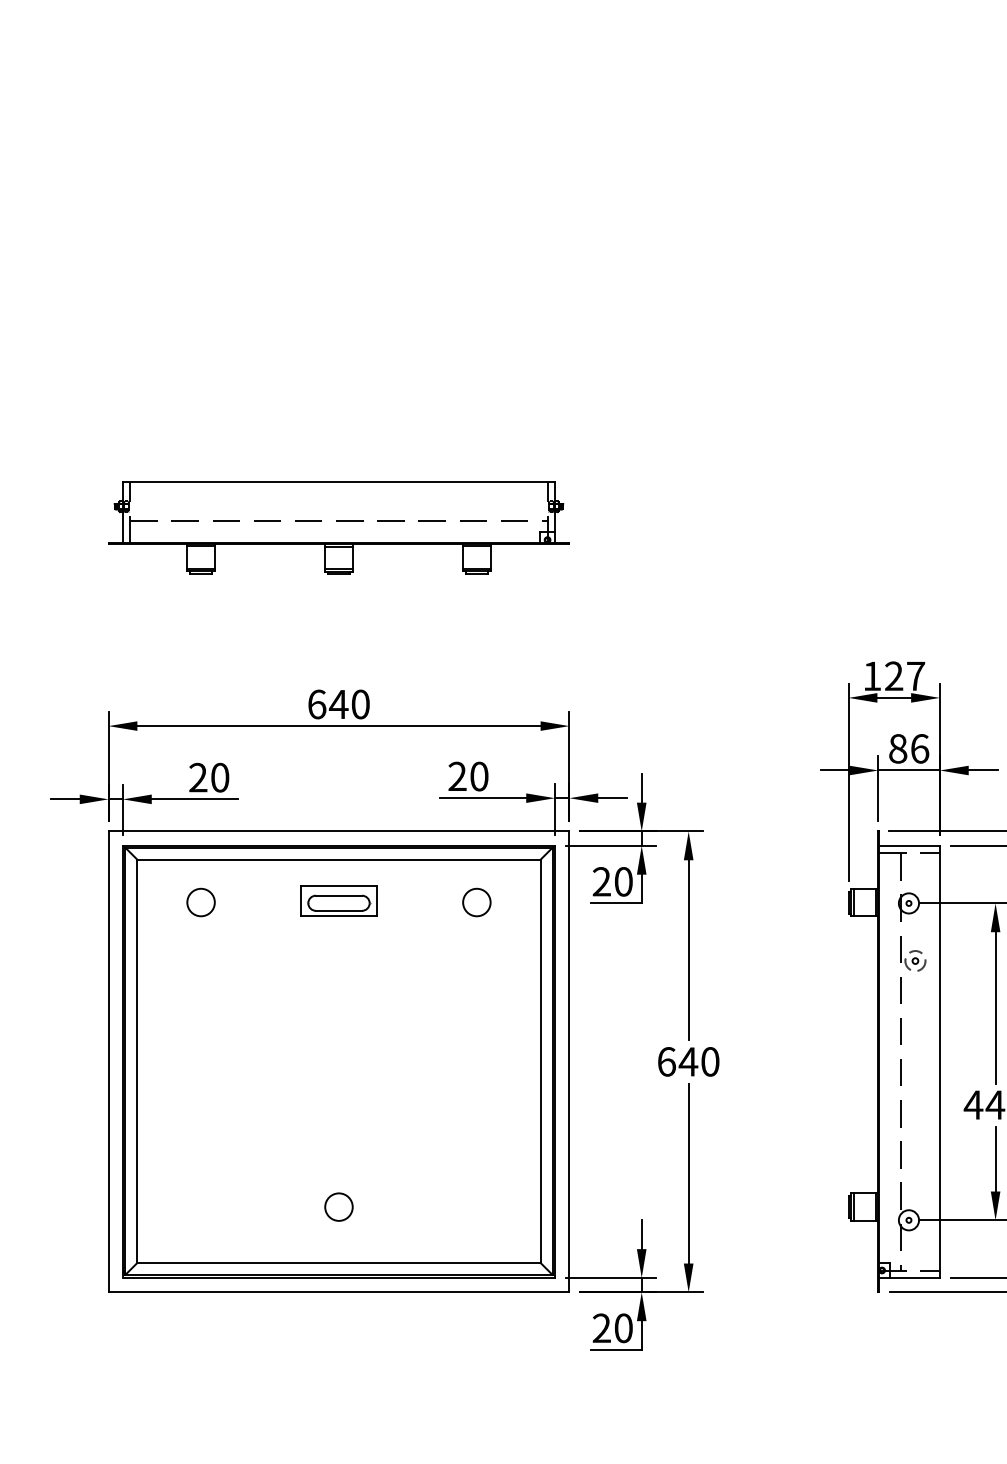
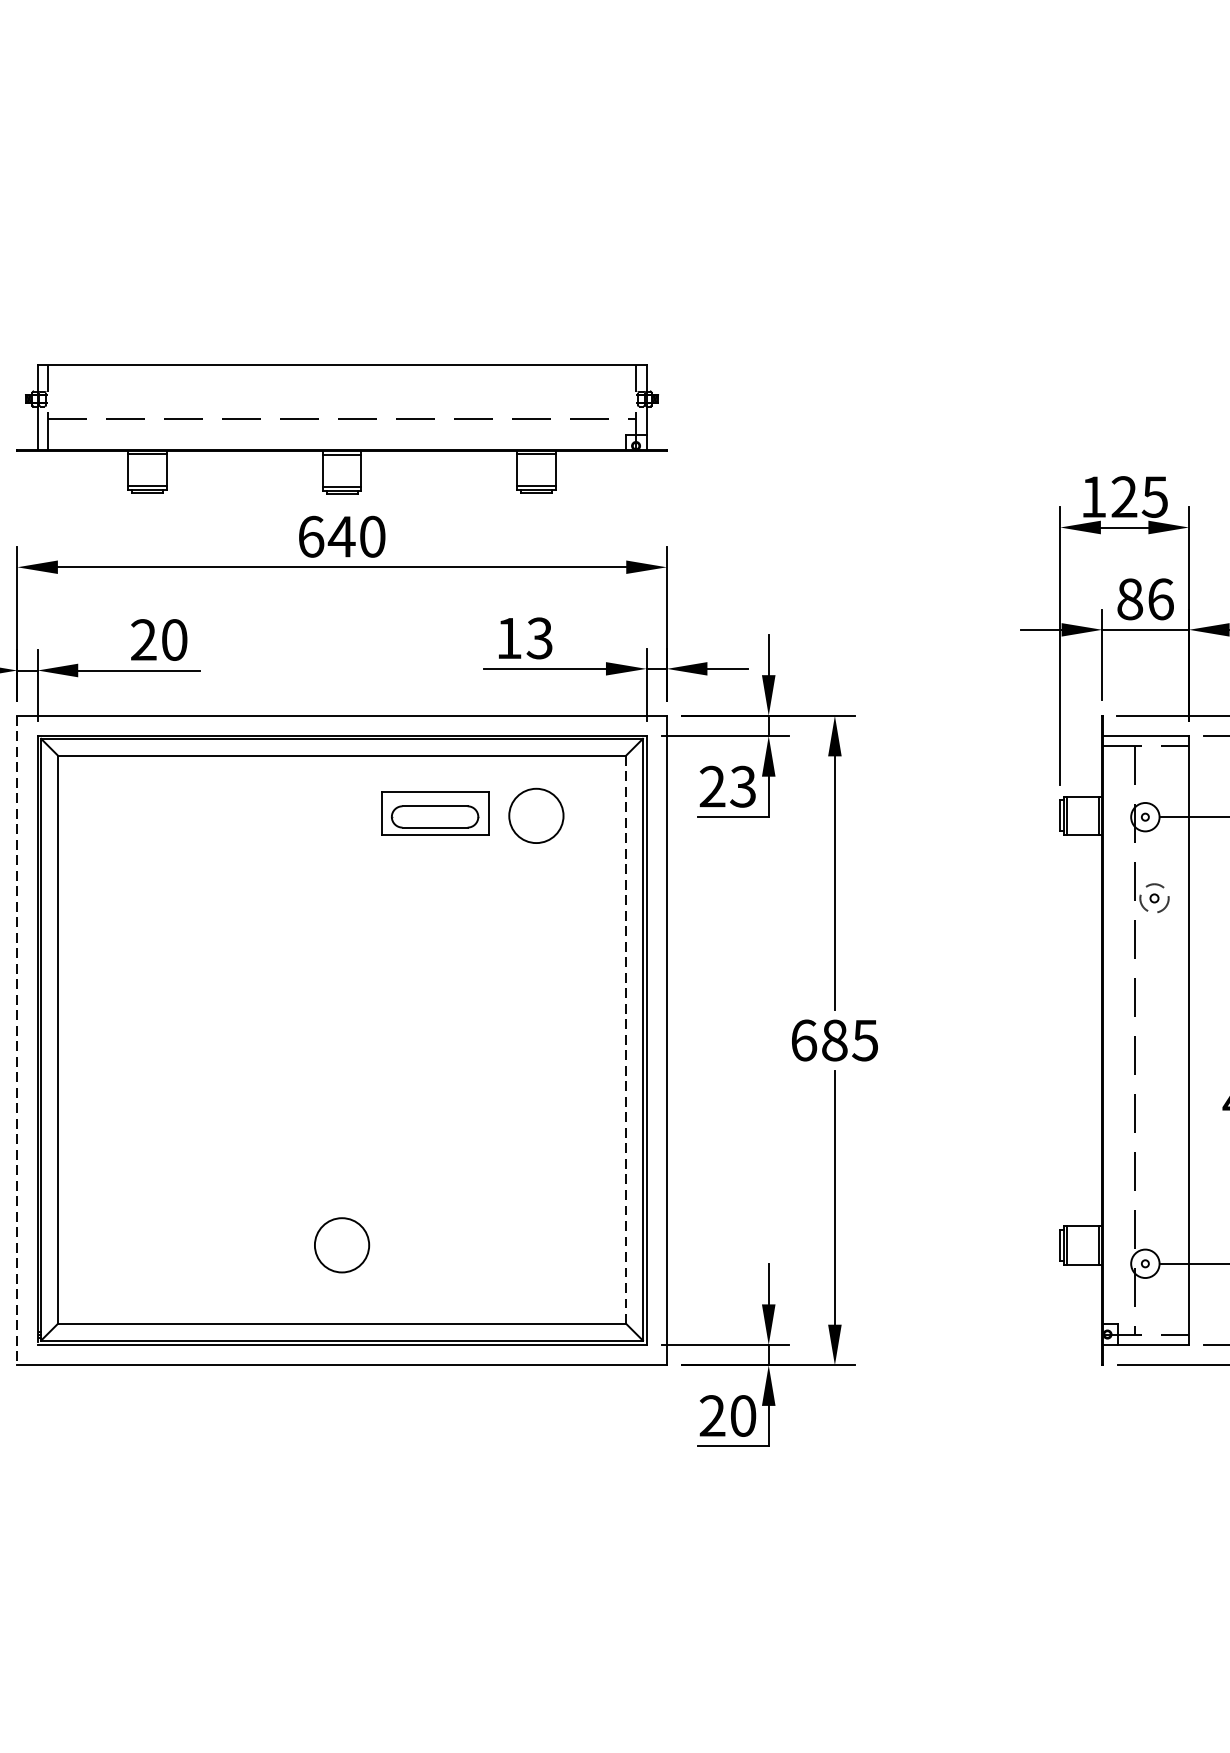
part: (338, 527) -> (341, 428), moved
text: (915, 676) -> (1154, 497), 127 -> 125
text: (468, 776) -> (524, 638), 20 -> 13
text: (623, 881) -> (743, 786), 20 -> 23
part: (338, 900) -> (434, 813), moved
circle: (200, 902) -> (146, 815), removed
circle: (476, 902) -> (535, 815), size x1.4
line: (540, 1061) -> (626, 1039), solid -> dashed
text: (698, 1061) -> (848, 1039), 640 -> 685
line: (108, 1062) -> (17, 1041), solid -> dashed
circle: (338, 1206) -> (341, 1244), size x1.4

